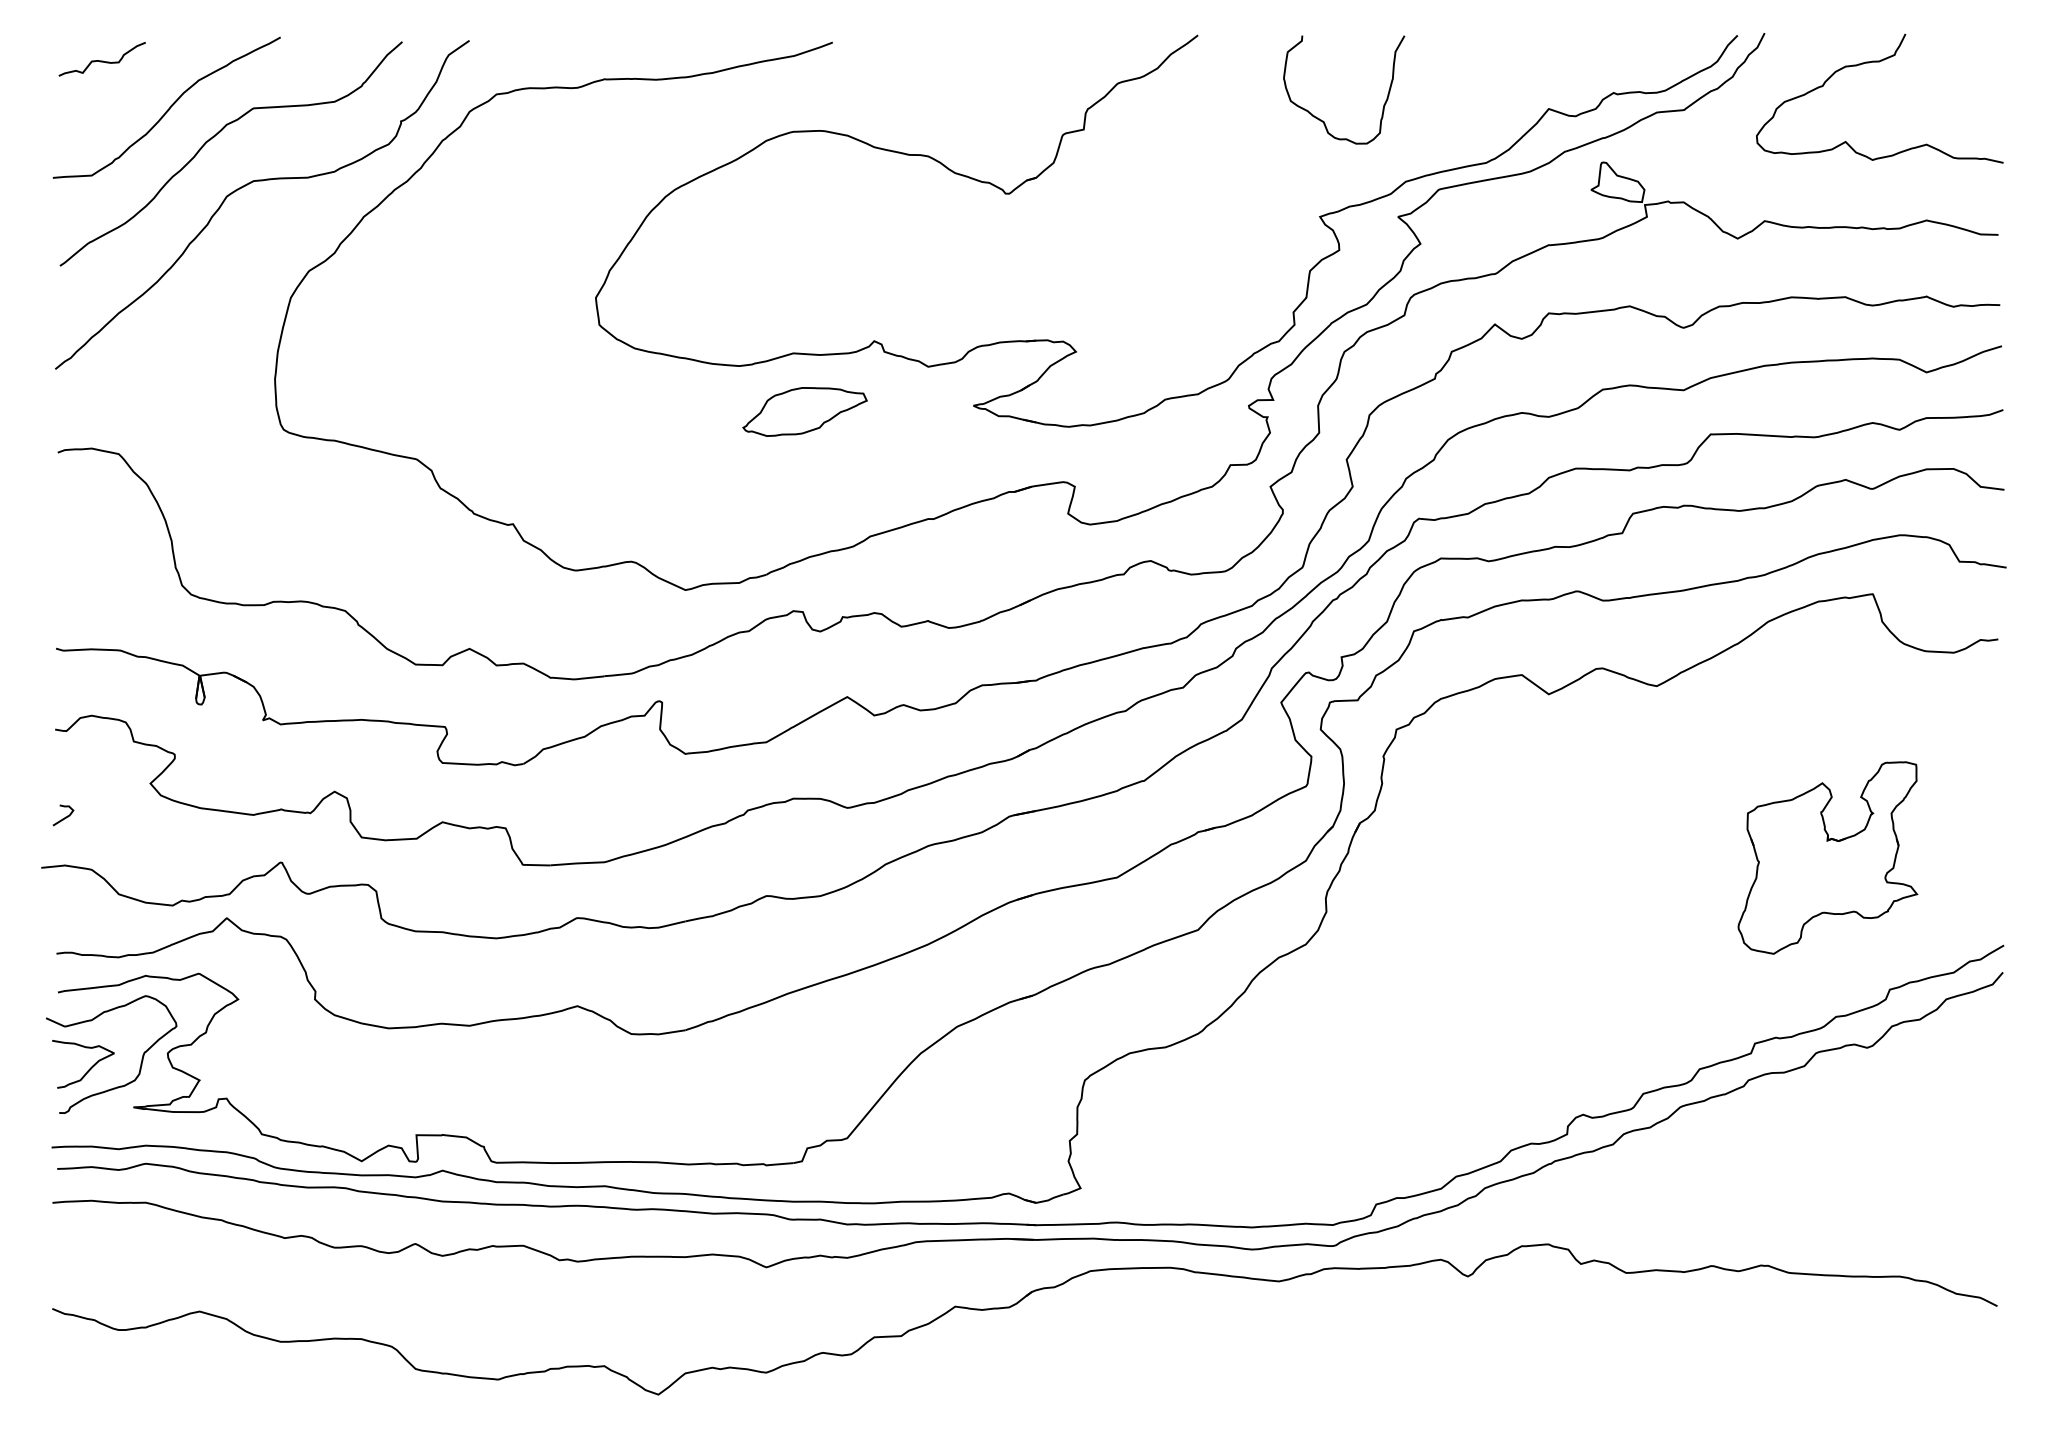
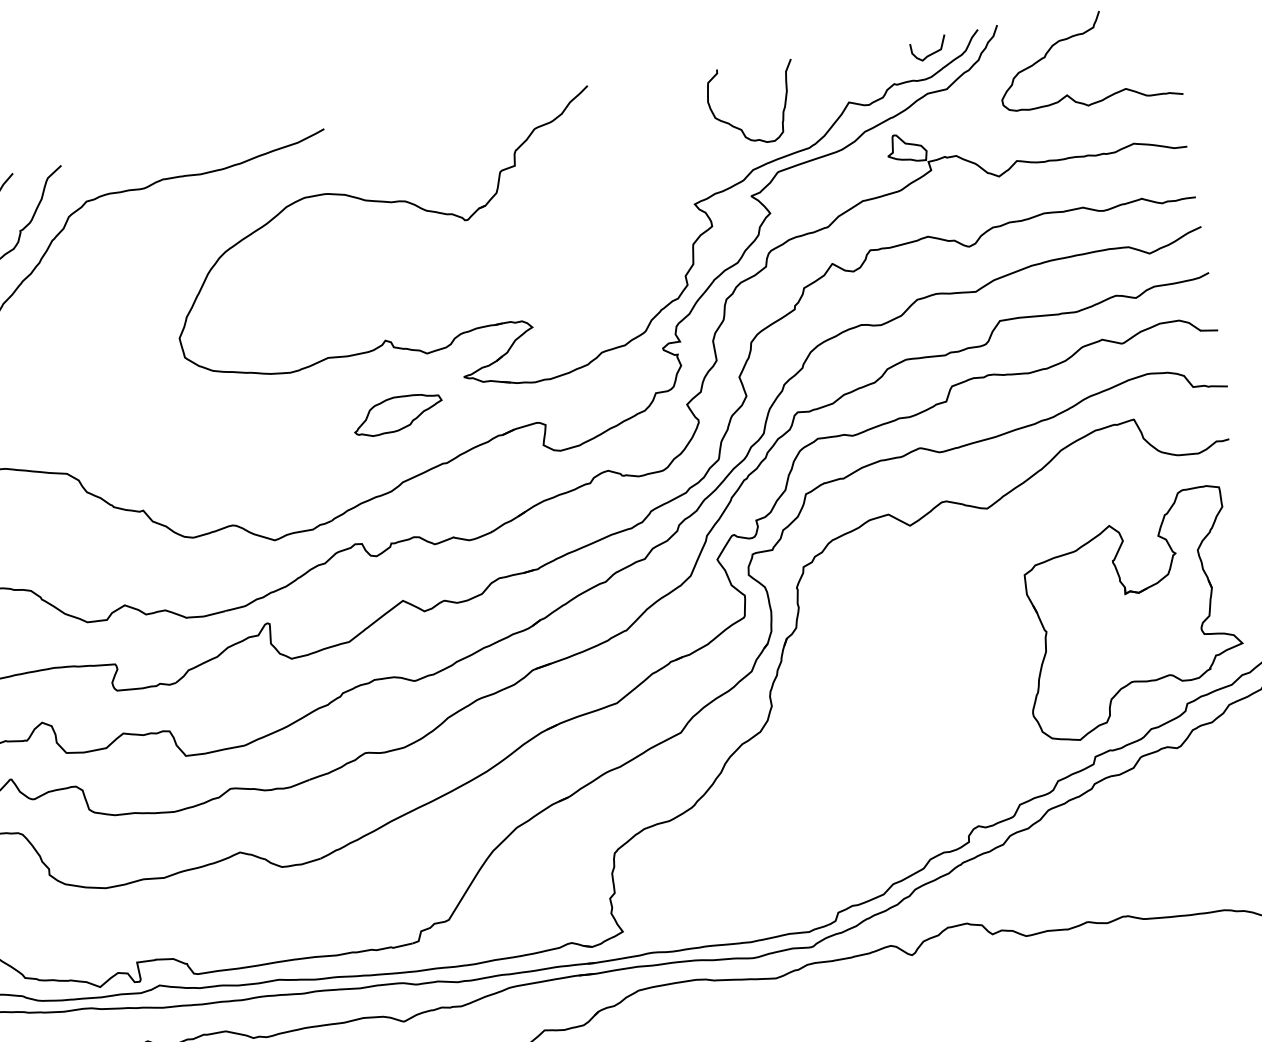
curve: (1670, 58) -> (931, 53), added
curve: (1323, 120) -> (741, 128), moved
part: (804, 411) -> (397, 414), moved
part: (1827, 857) -> (1128, 614), size x1.67

